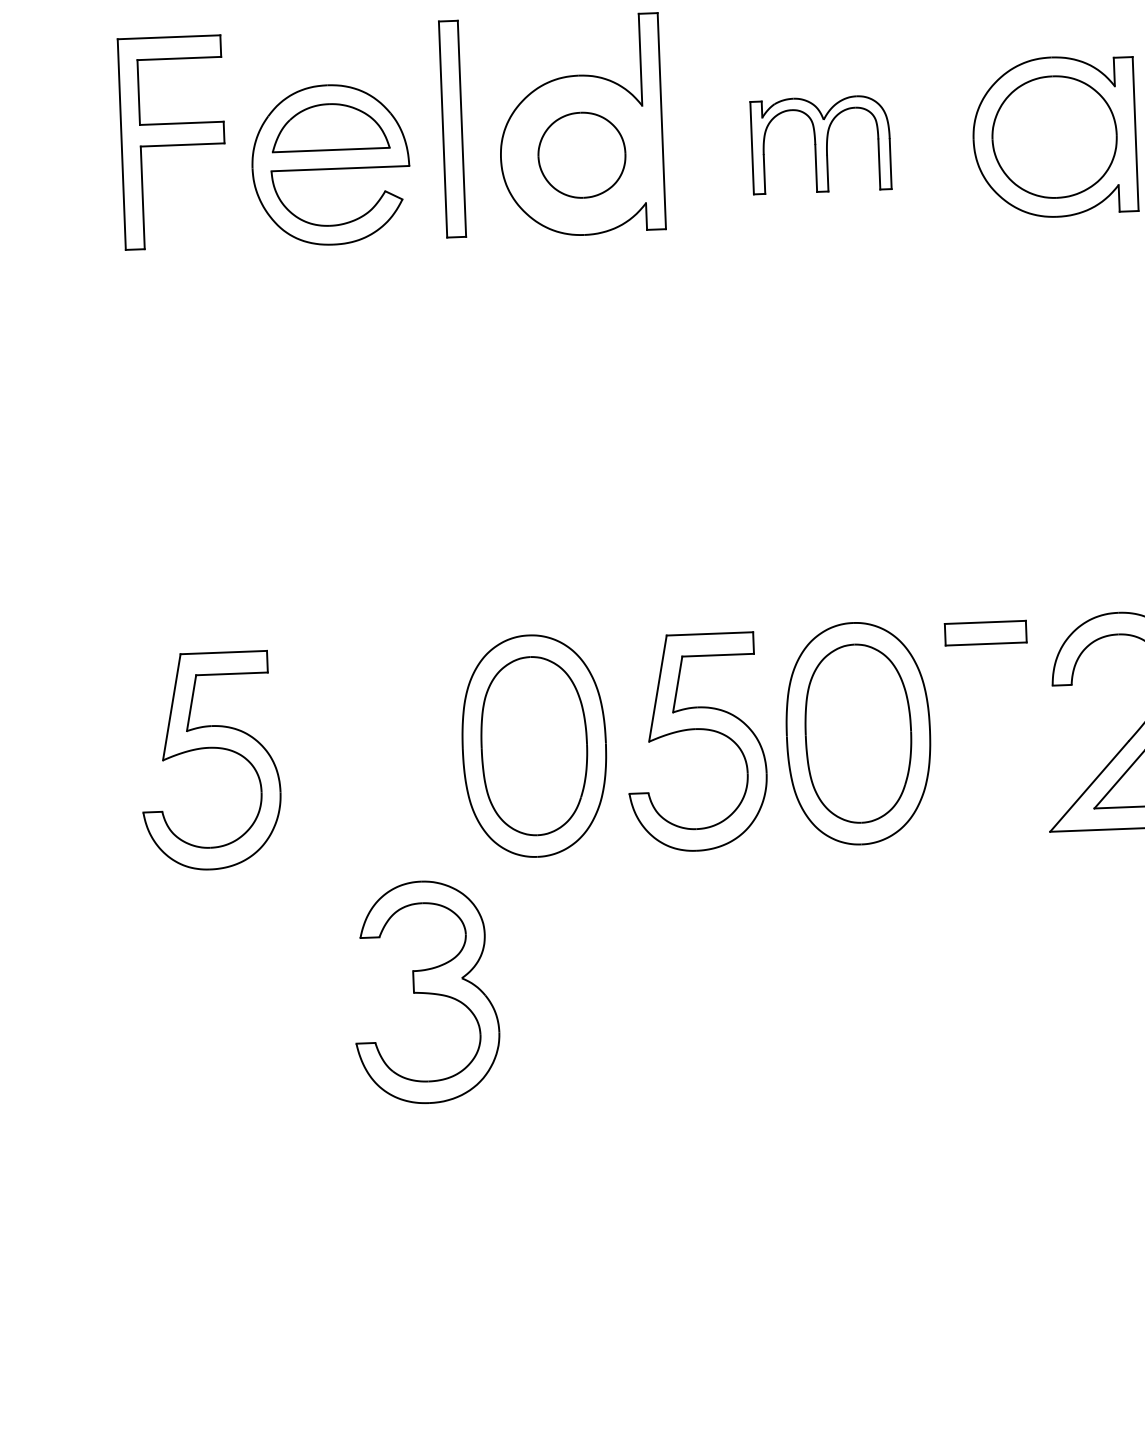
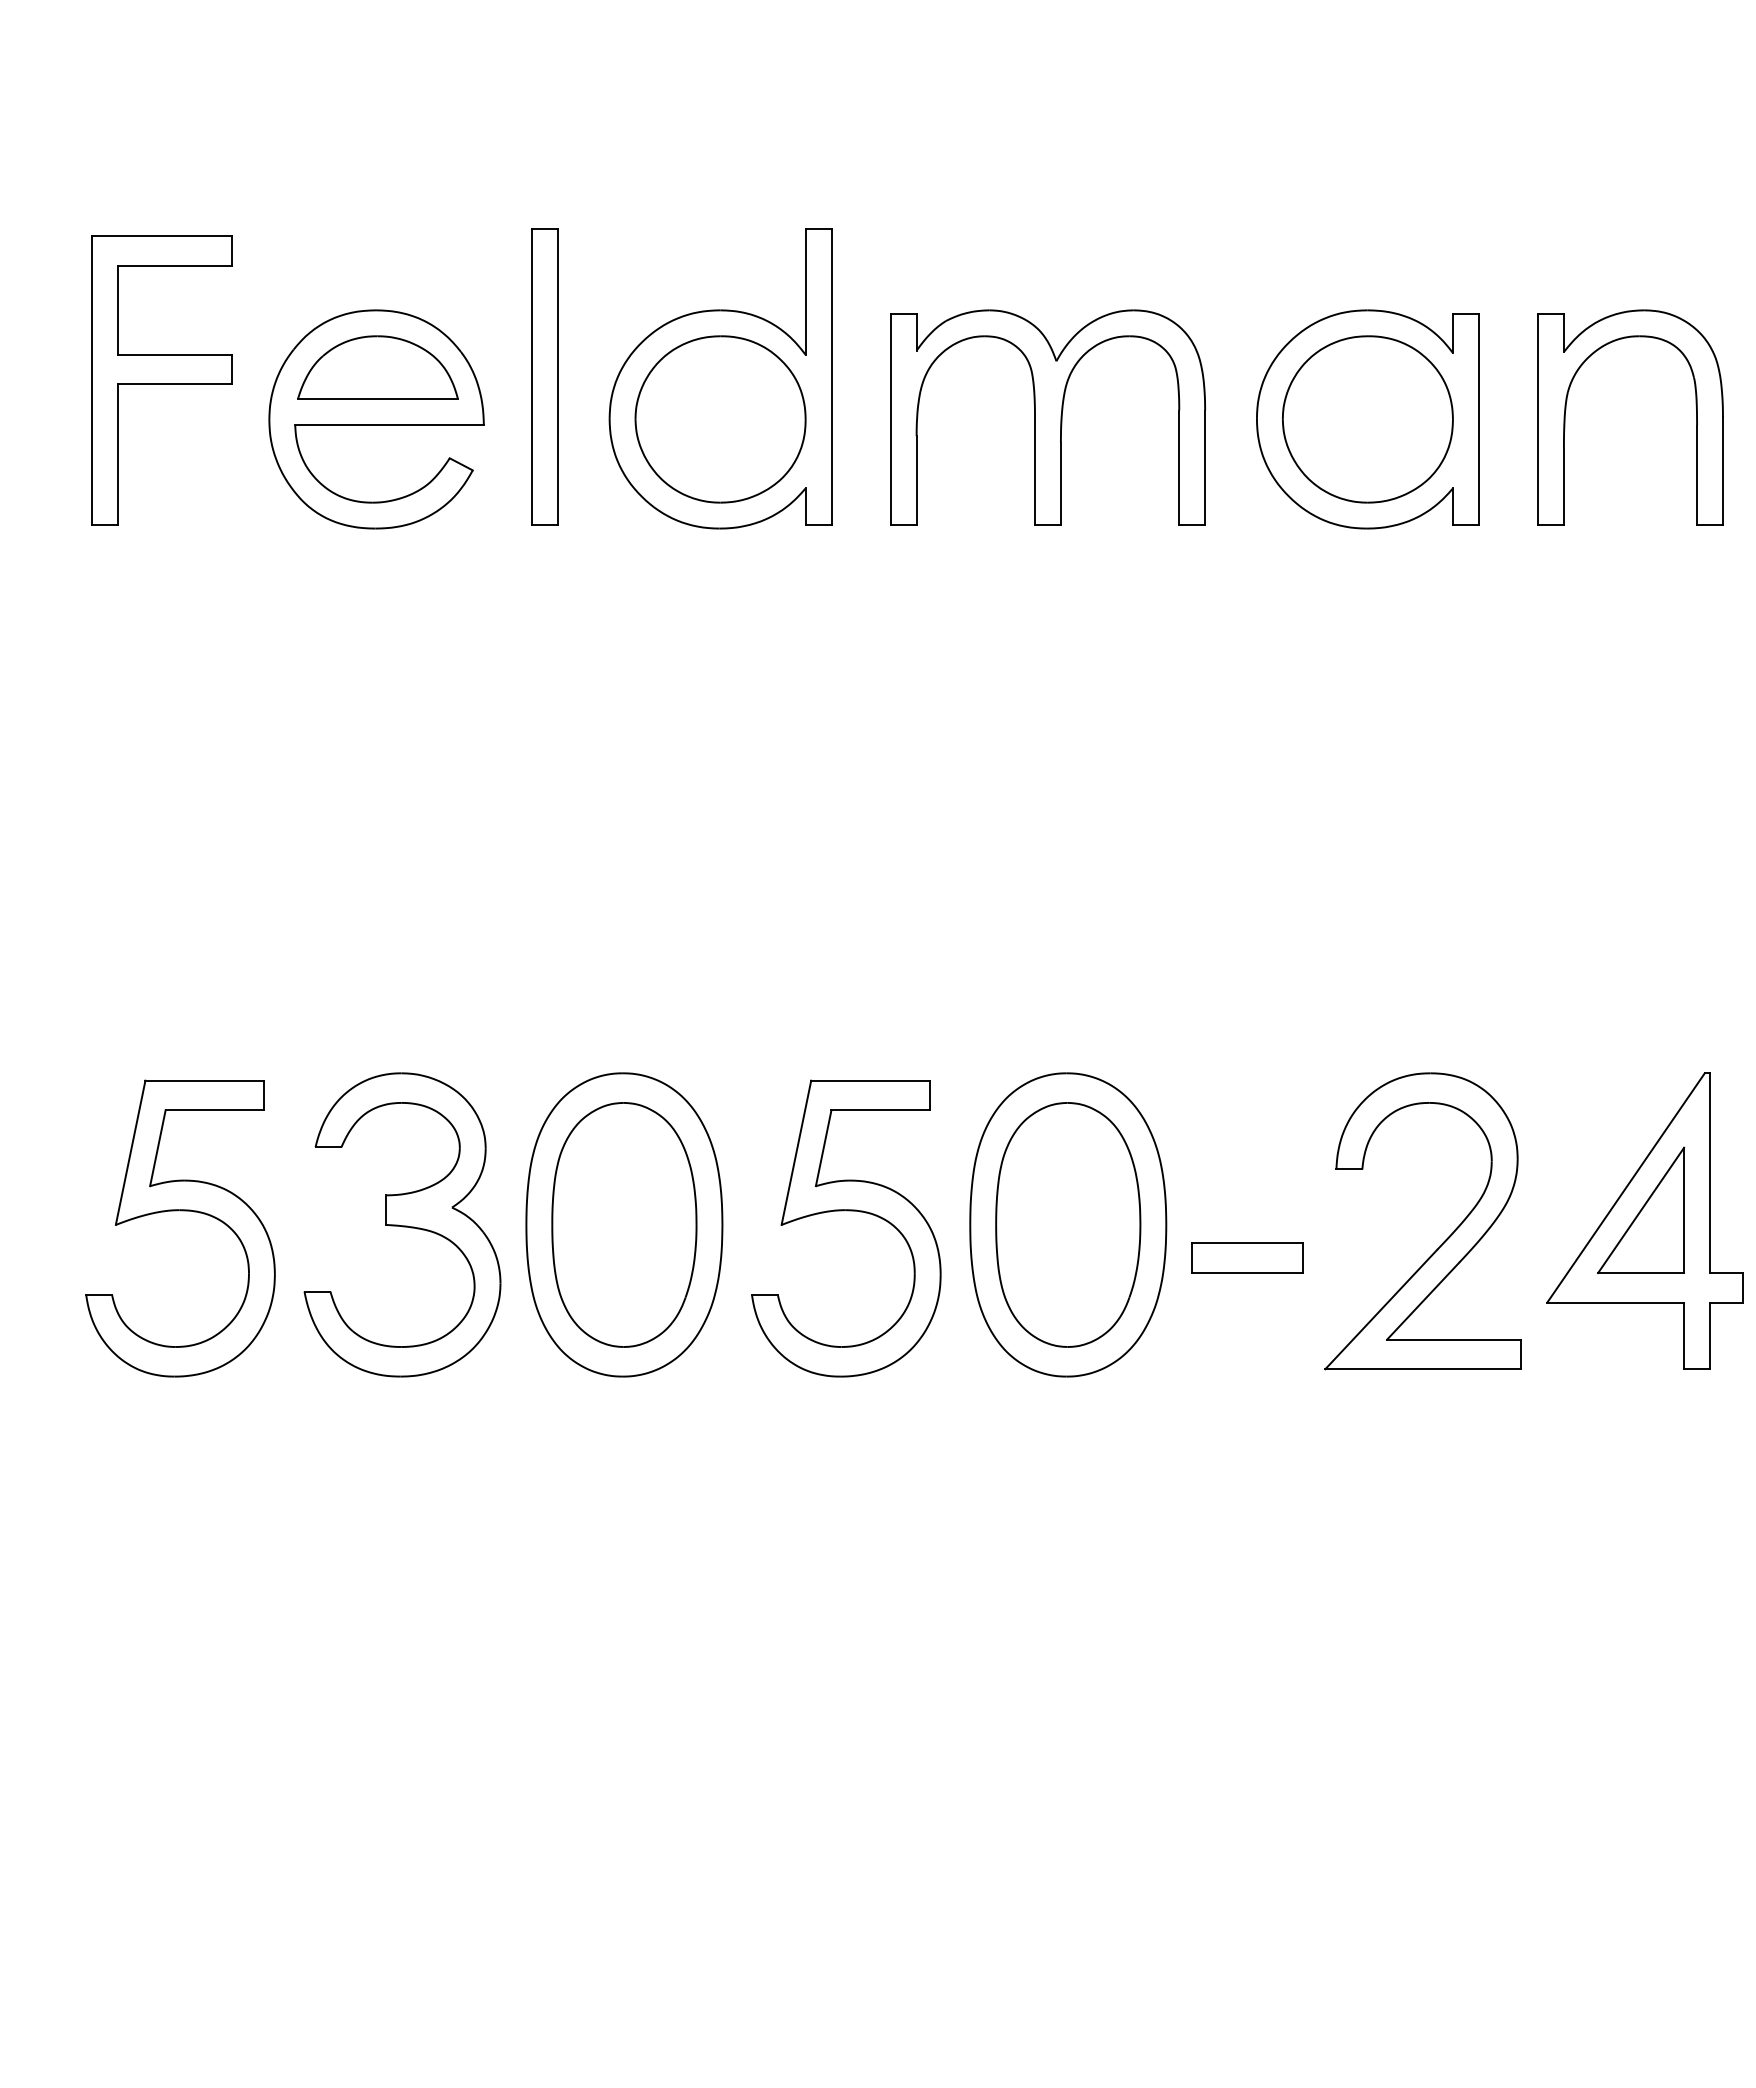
part: (820, 144) -> (1047, 417), size x1.67
part: (581, 155) -> (720, 419), size x1.43
part: (985, 632) -> (1247, 1257), moved
part: (426, 991) -> (402, 1224), moved

